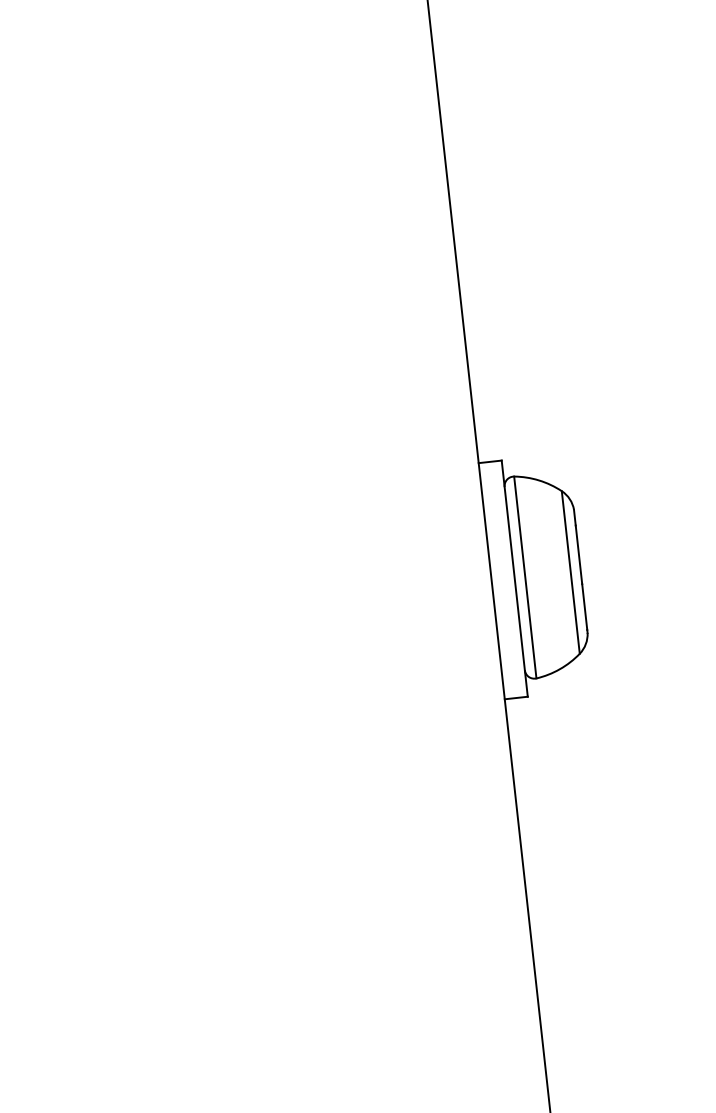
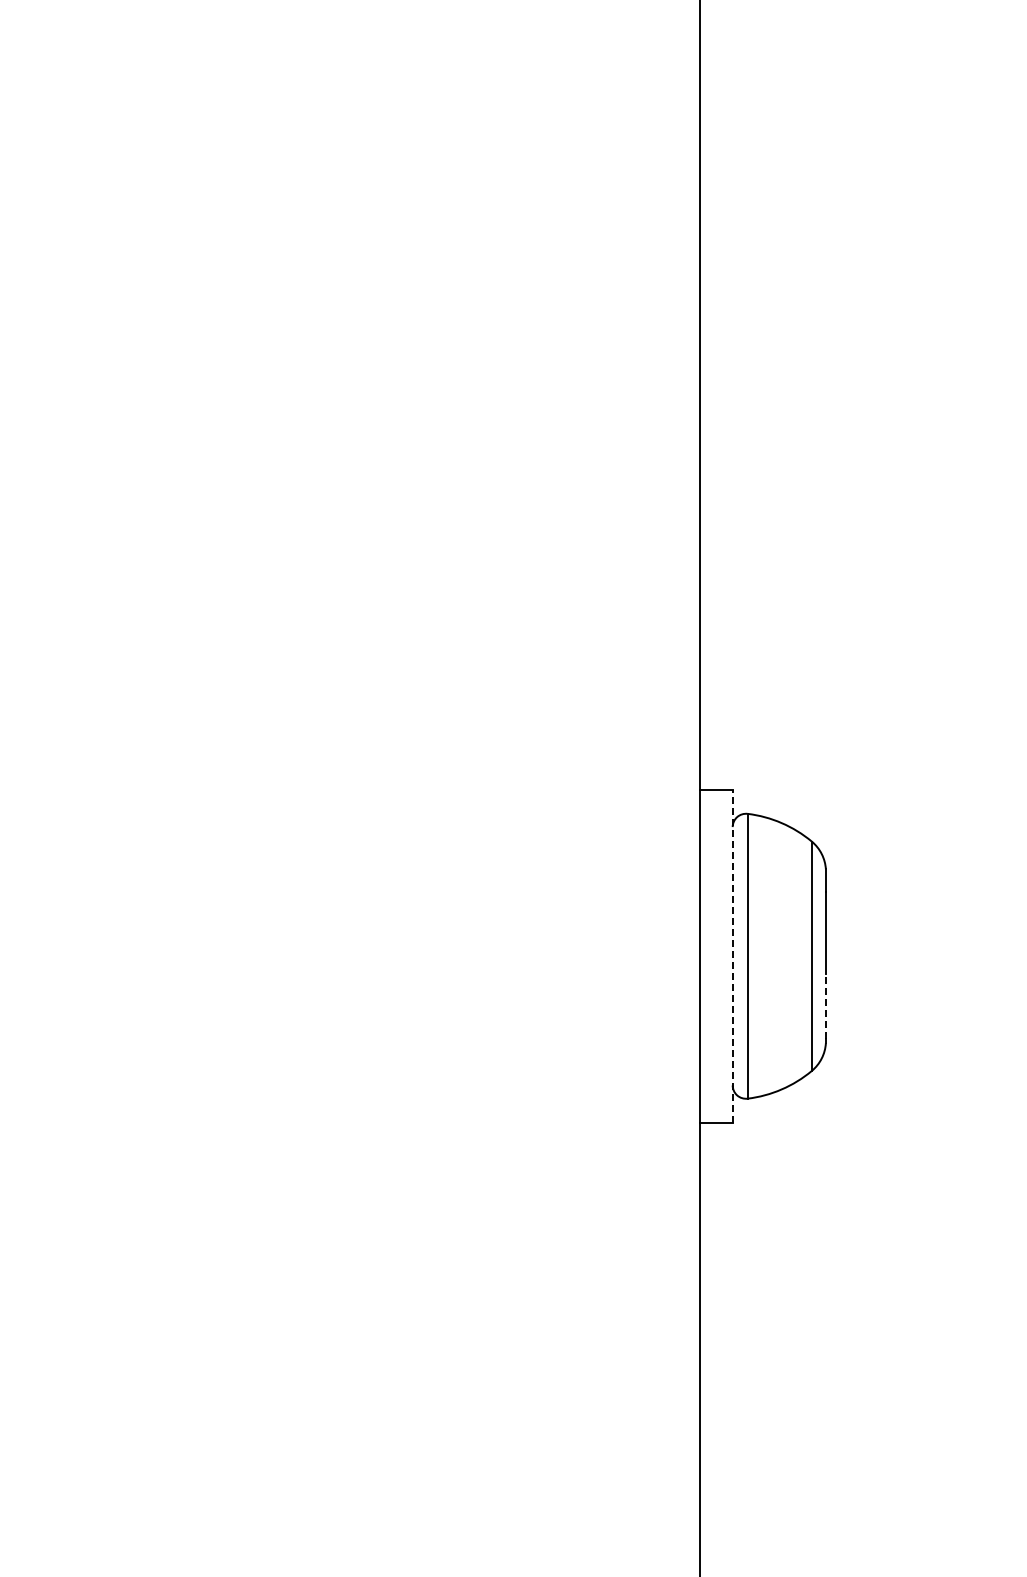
line: (514, 578) -> (732, 956), solid -> dashed
line: (584, 607) -> (825, 1006), solid -> dashed

